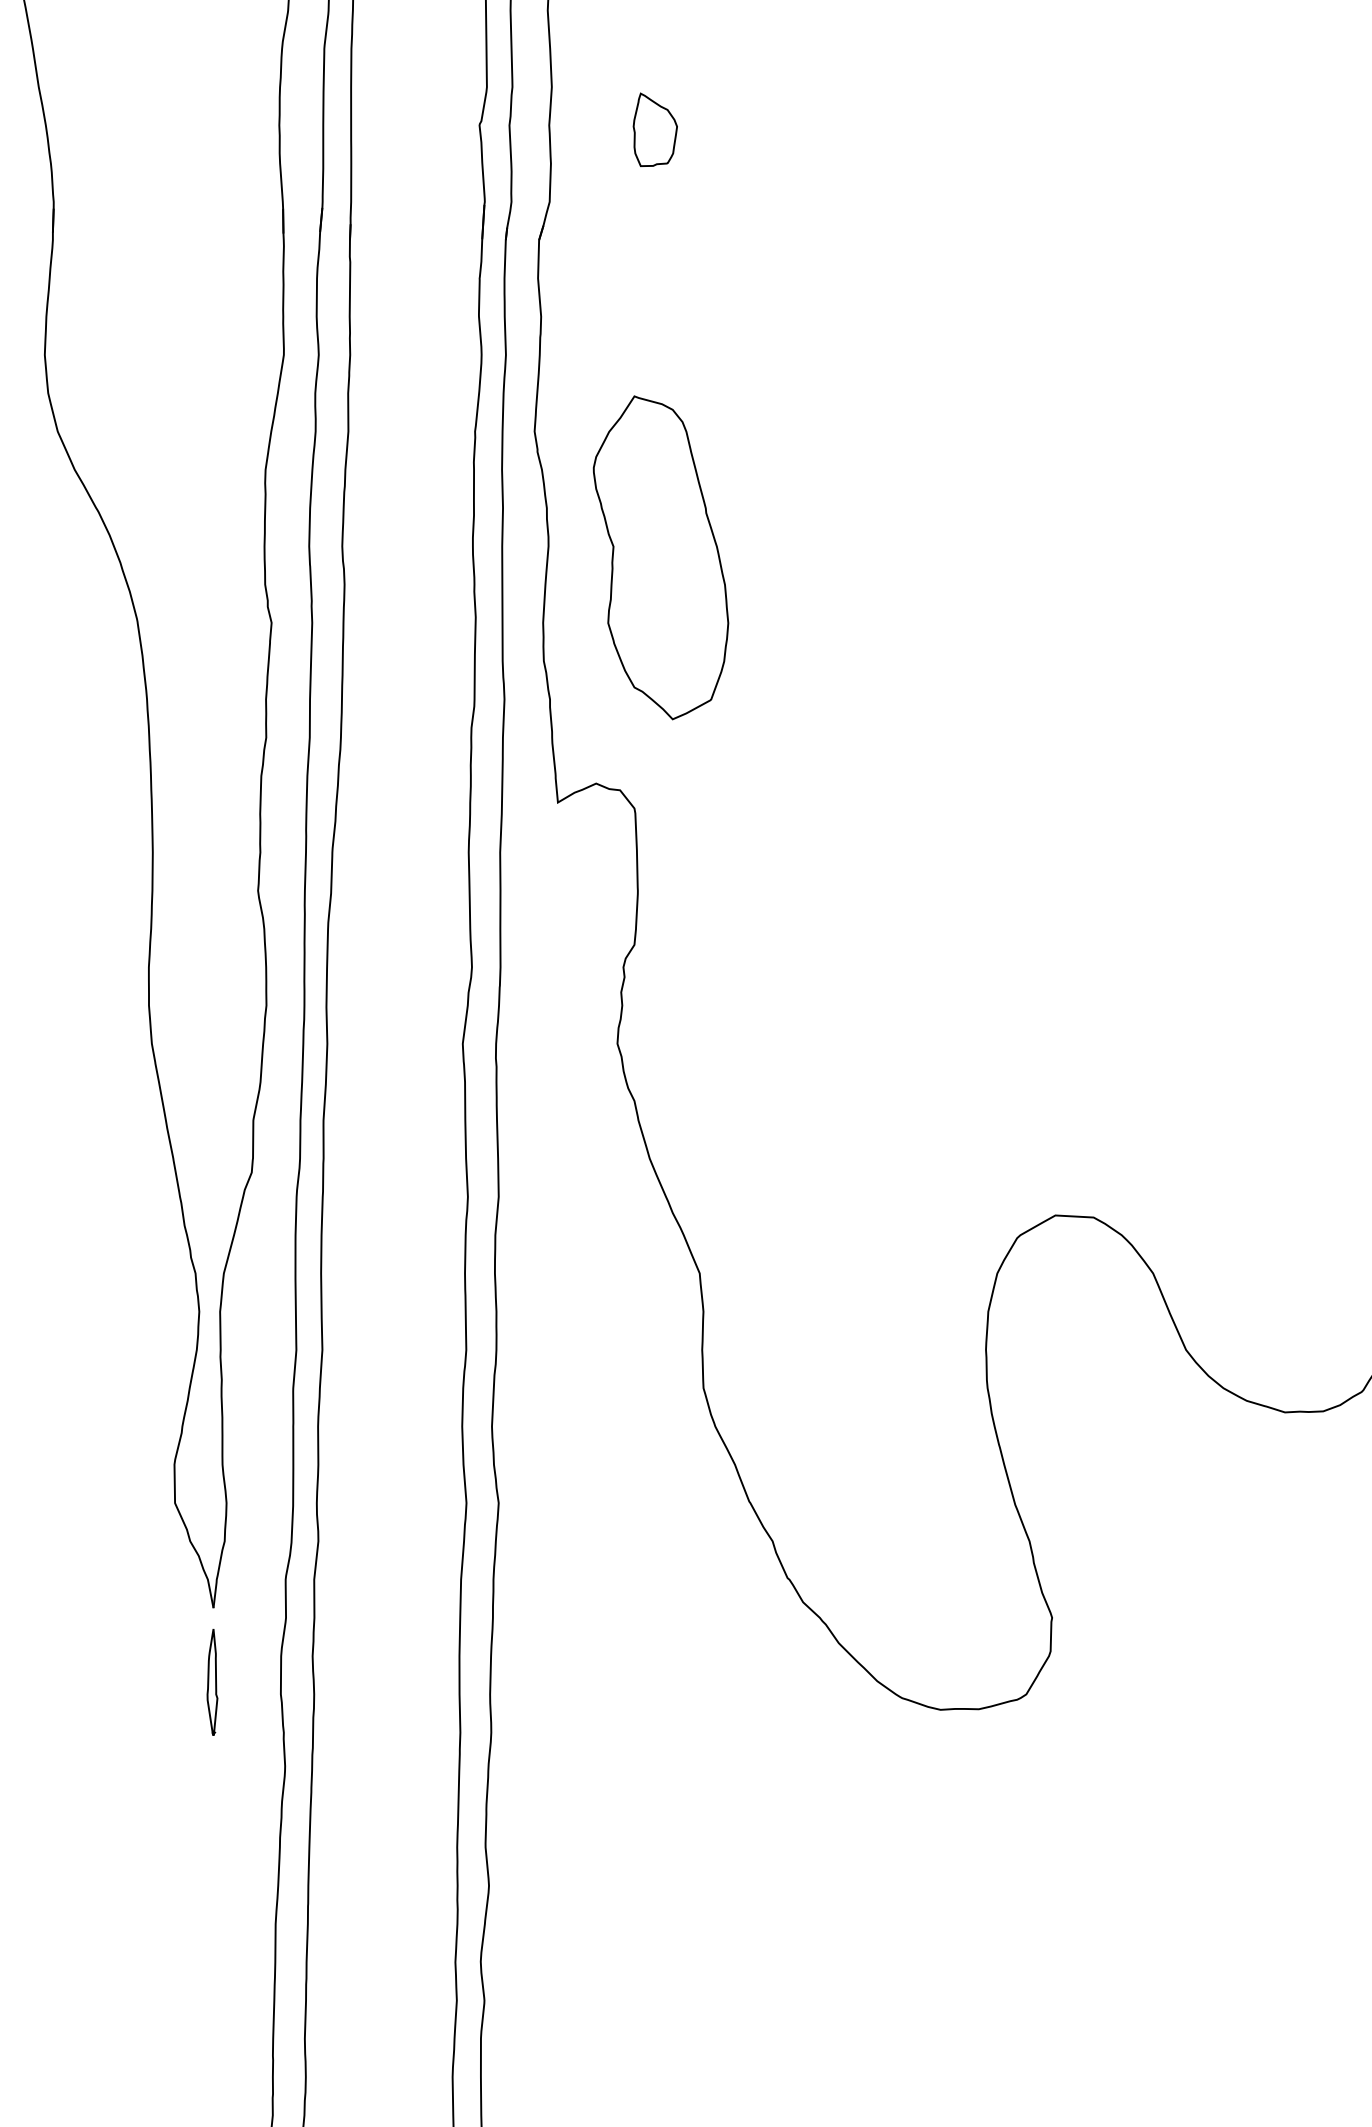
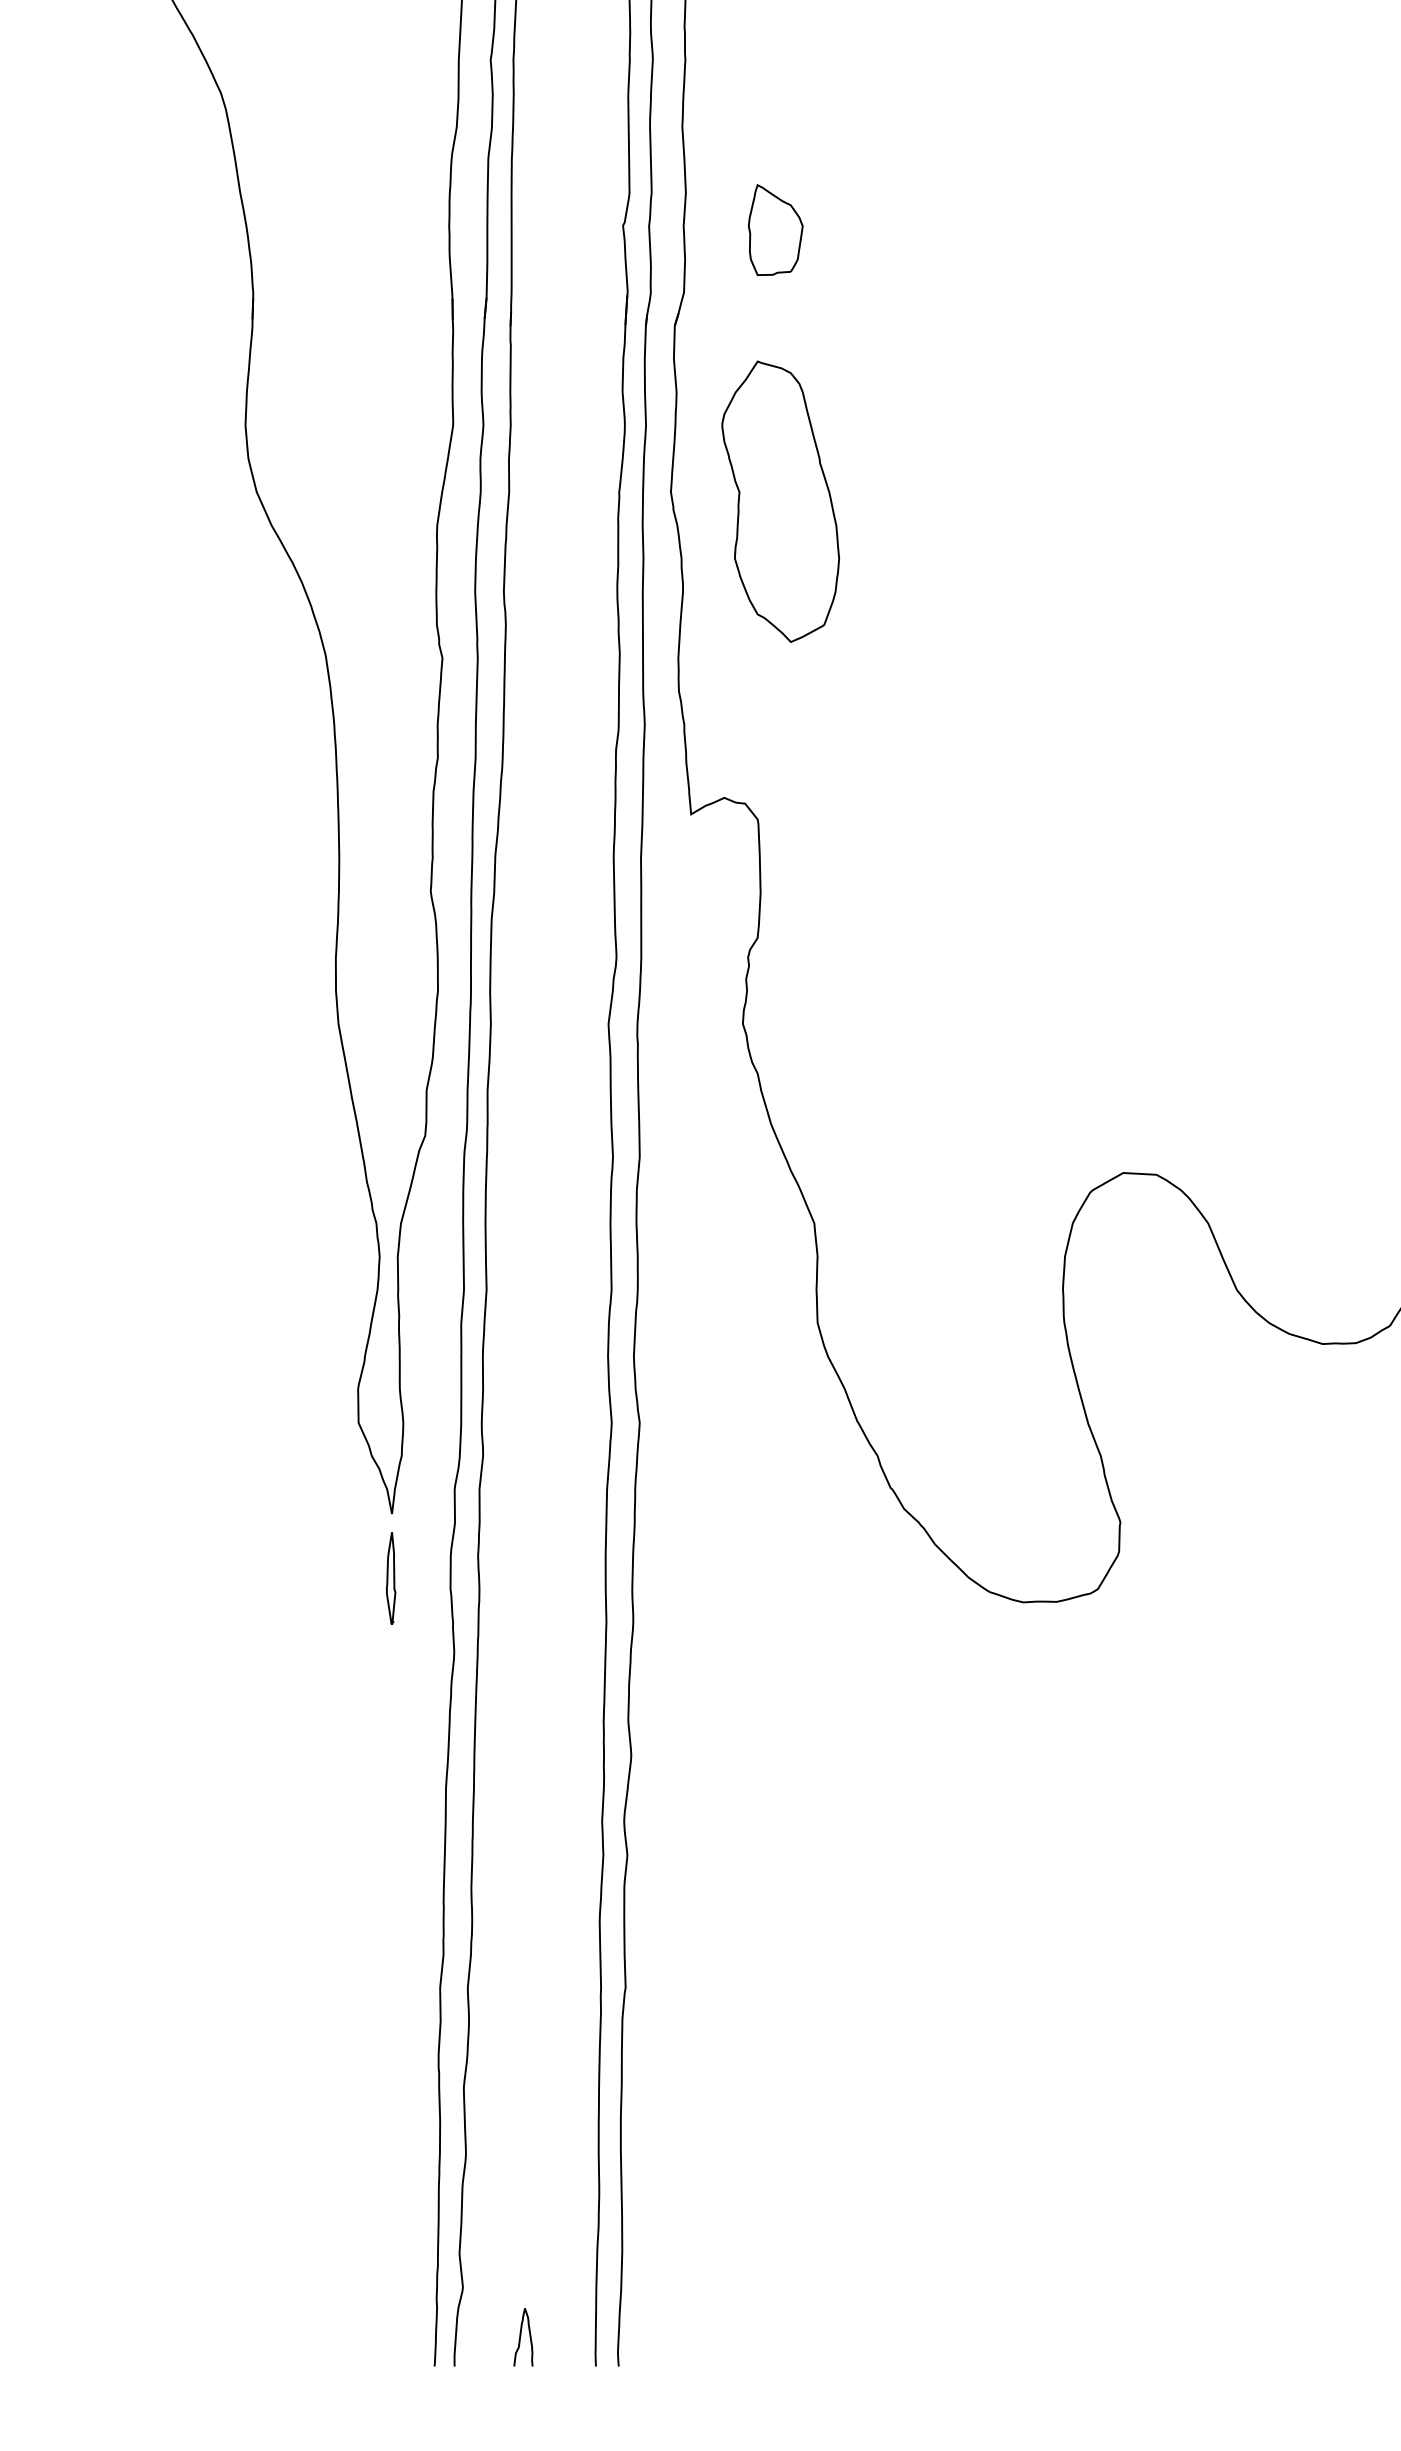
part: (655, 129) -> (775, 229), size x1.43
part: (660, 557) -> (780, 501), moved

